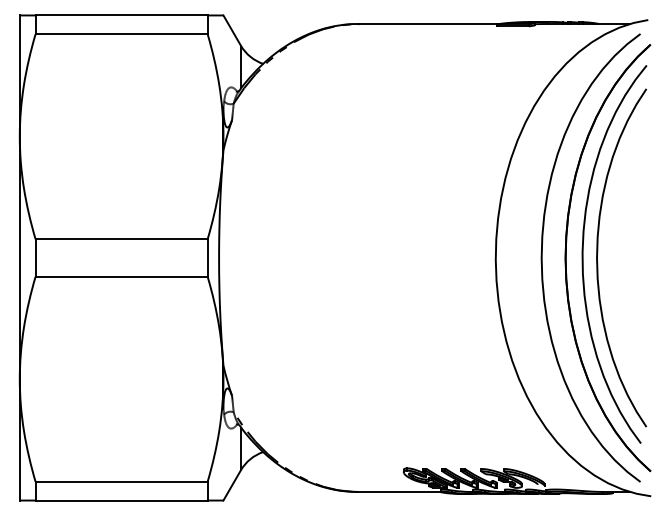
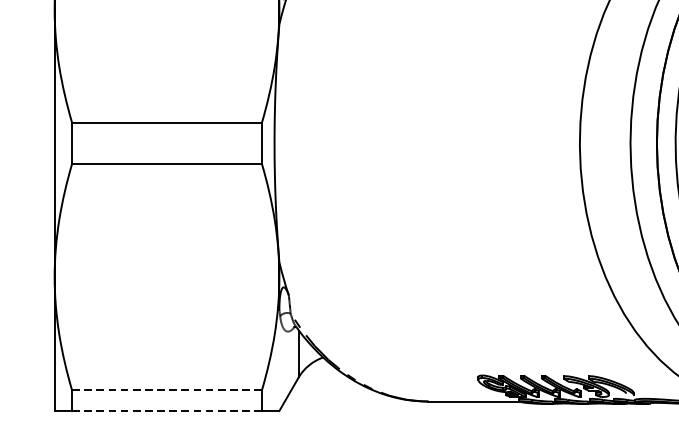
line: (121, 481) -> (166, 389), solid -> dashed
line: (121, 500) -> (166, 410), solid -> dashed

